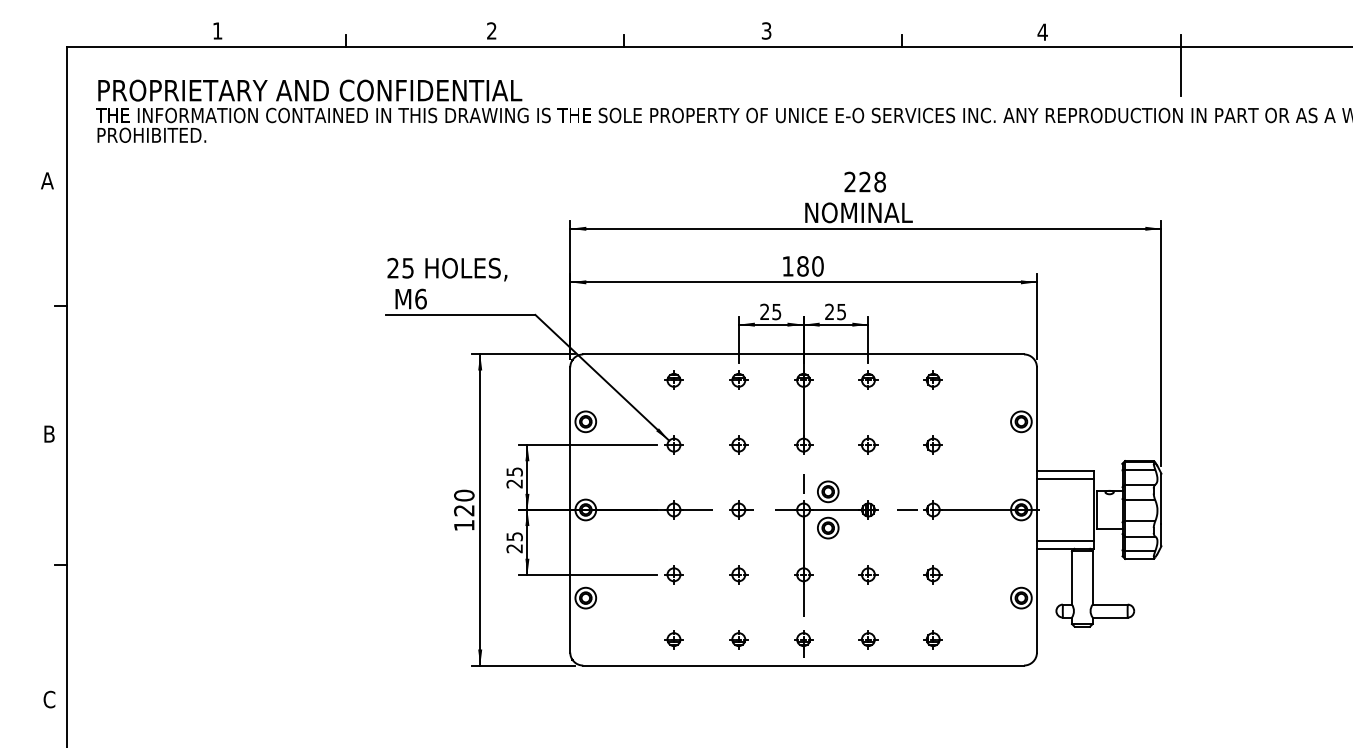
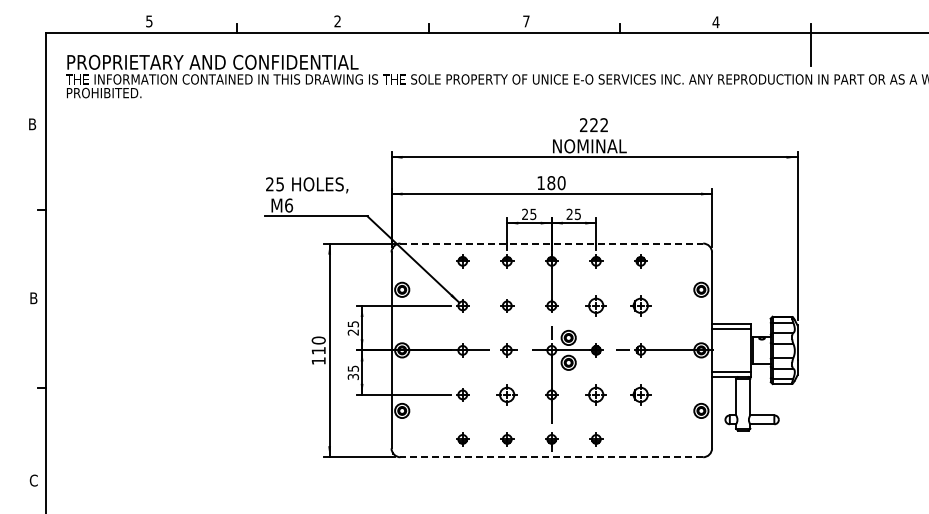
text: (217, 31) -> (149, 21), 1 -> 5
text: (766, 31) -> (526, 21), 3 -> 7
text: (47, 181) -> (32, 124), A -> B
text: (880, 182) -> (604, 125), 228 -> 222
line: (804, 354) -> (552, 243), solid -> dashed
part: (868, 444) -> (596, 305), size x1.6
part: (932, 444) -> (640, 305), size x1.6
text: (463, 510) -> (318, 350), 120 -> 110
text: (516, 547) -> (354, 376), 25 -> 35
part: (739, 574) -> (507, 394), size x1.6
part: (868, 574) -> (596, 394), size x1.6
part: (932, 574) -> (640, 394), size x1.6
part: (932, 639) -> (640, 439), removed
line: (803, 665) -> (551, 457), solid -> dashed

